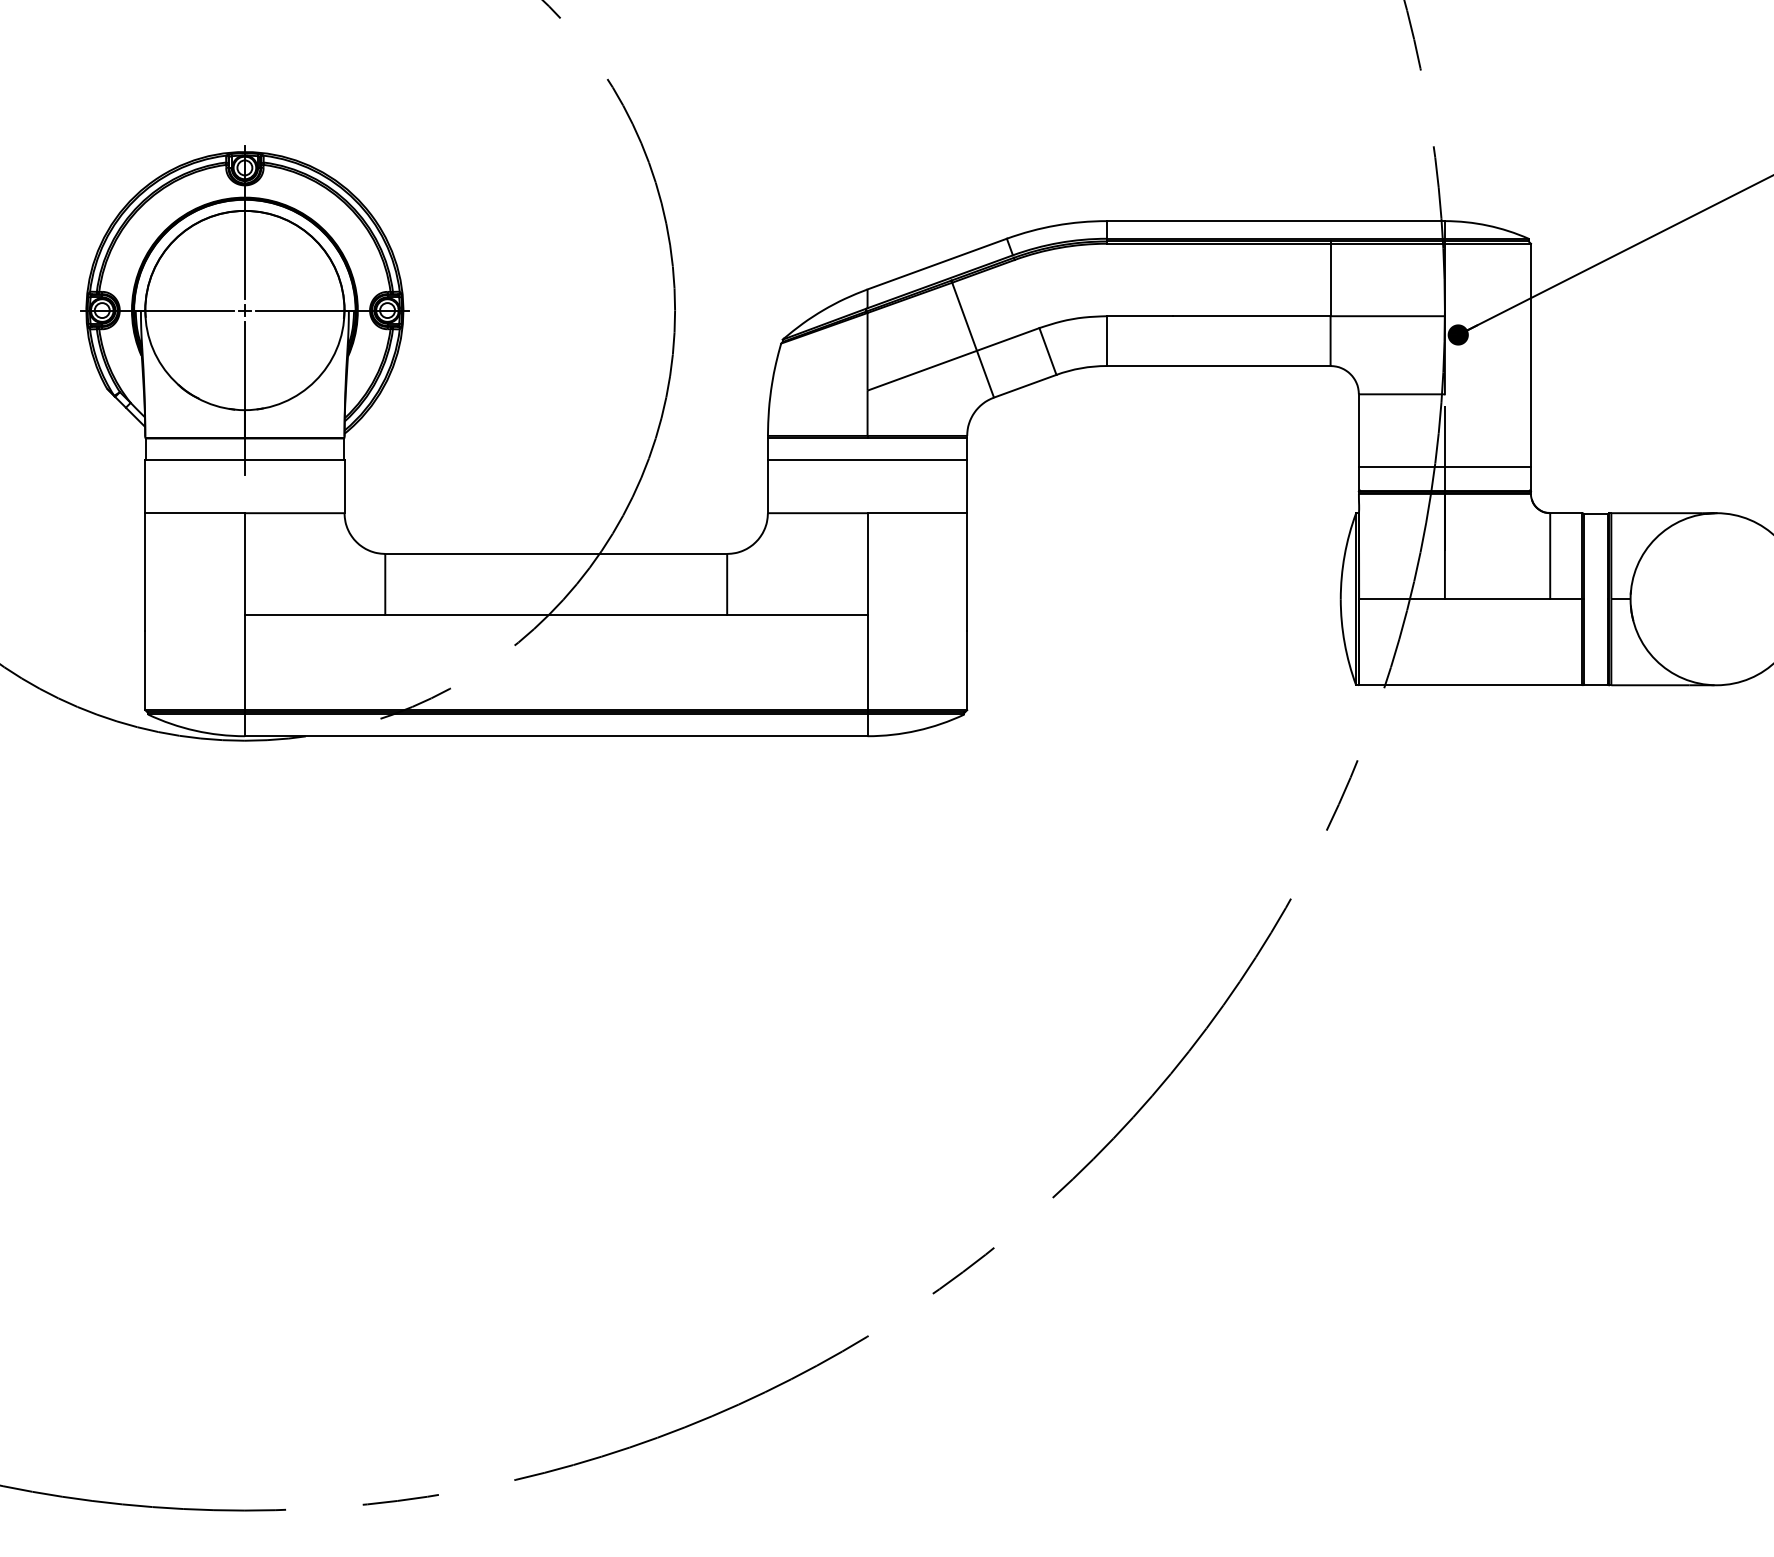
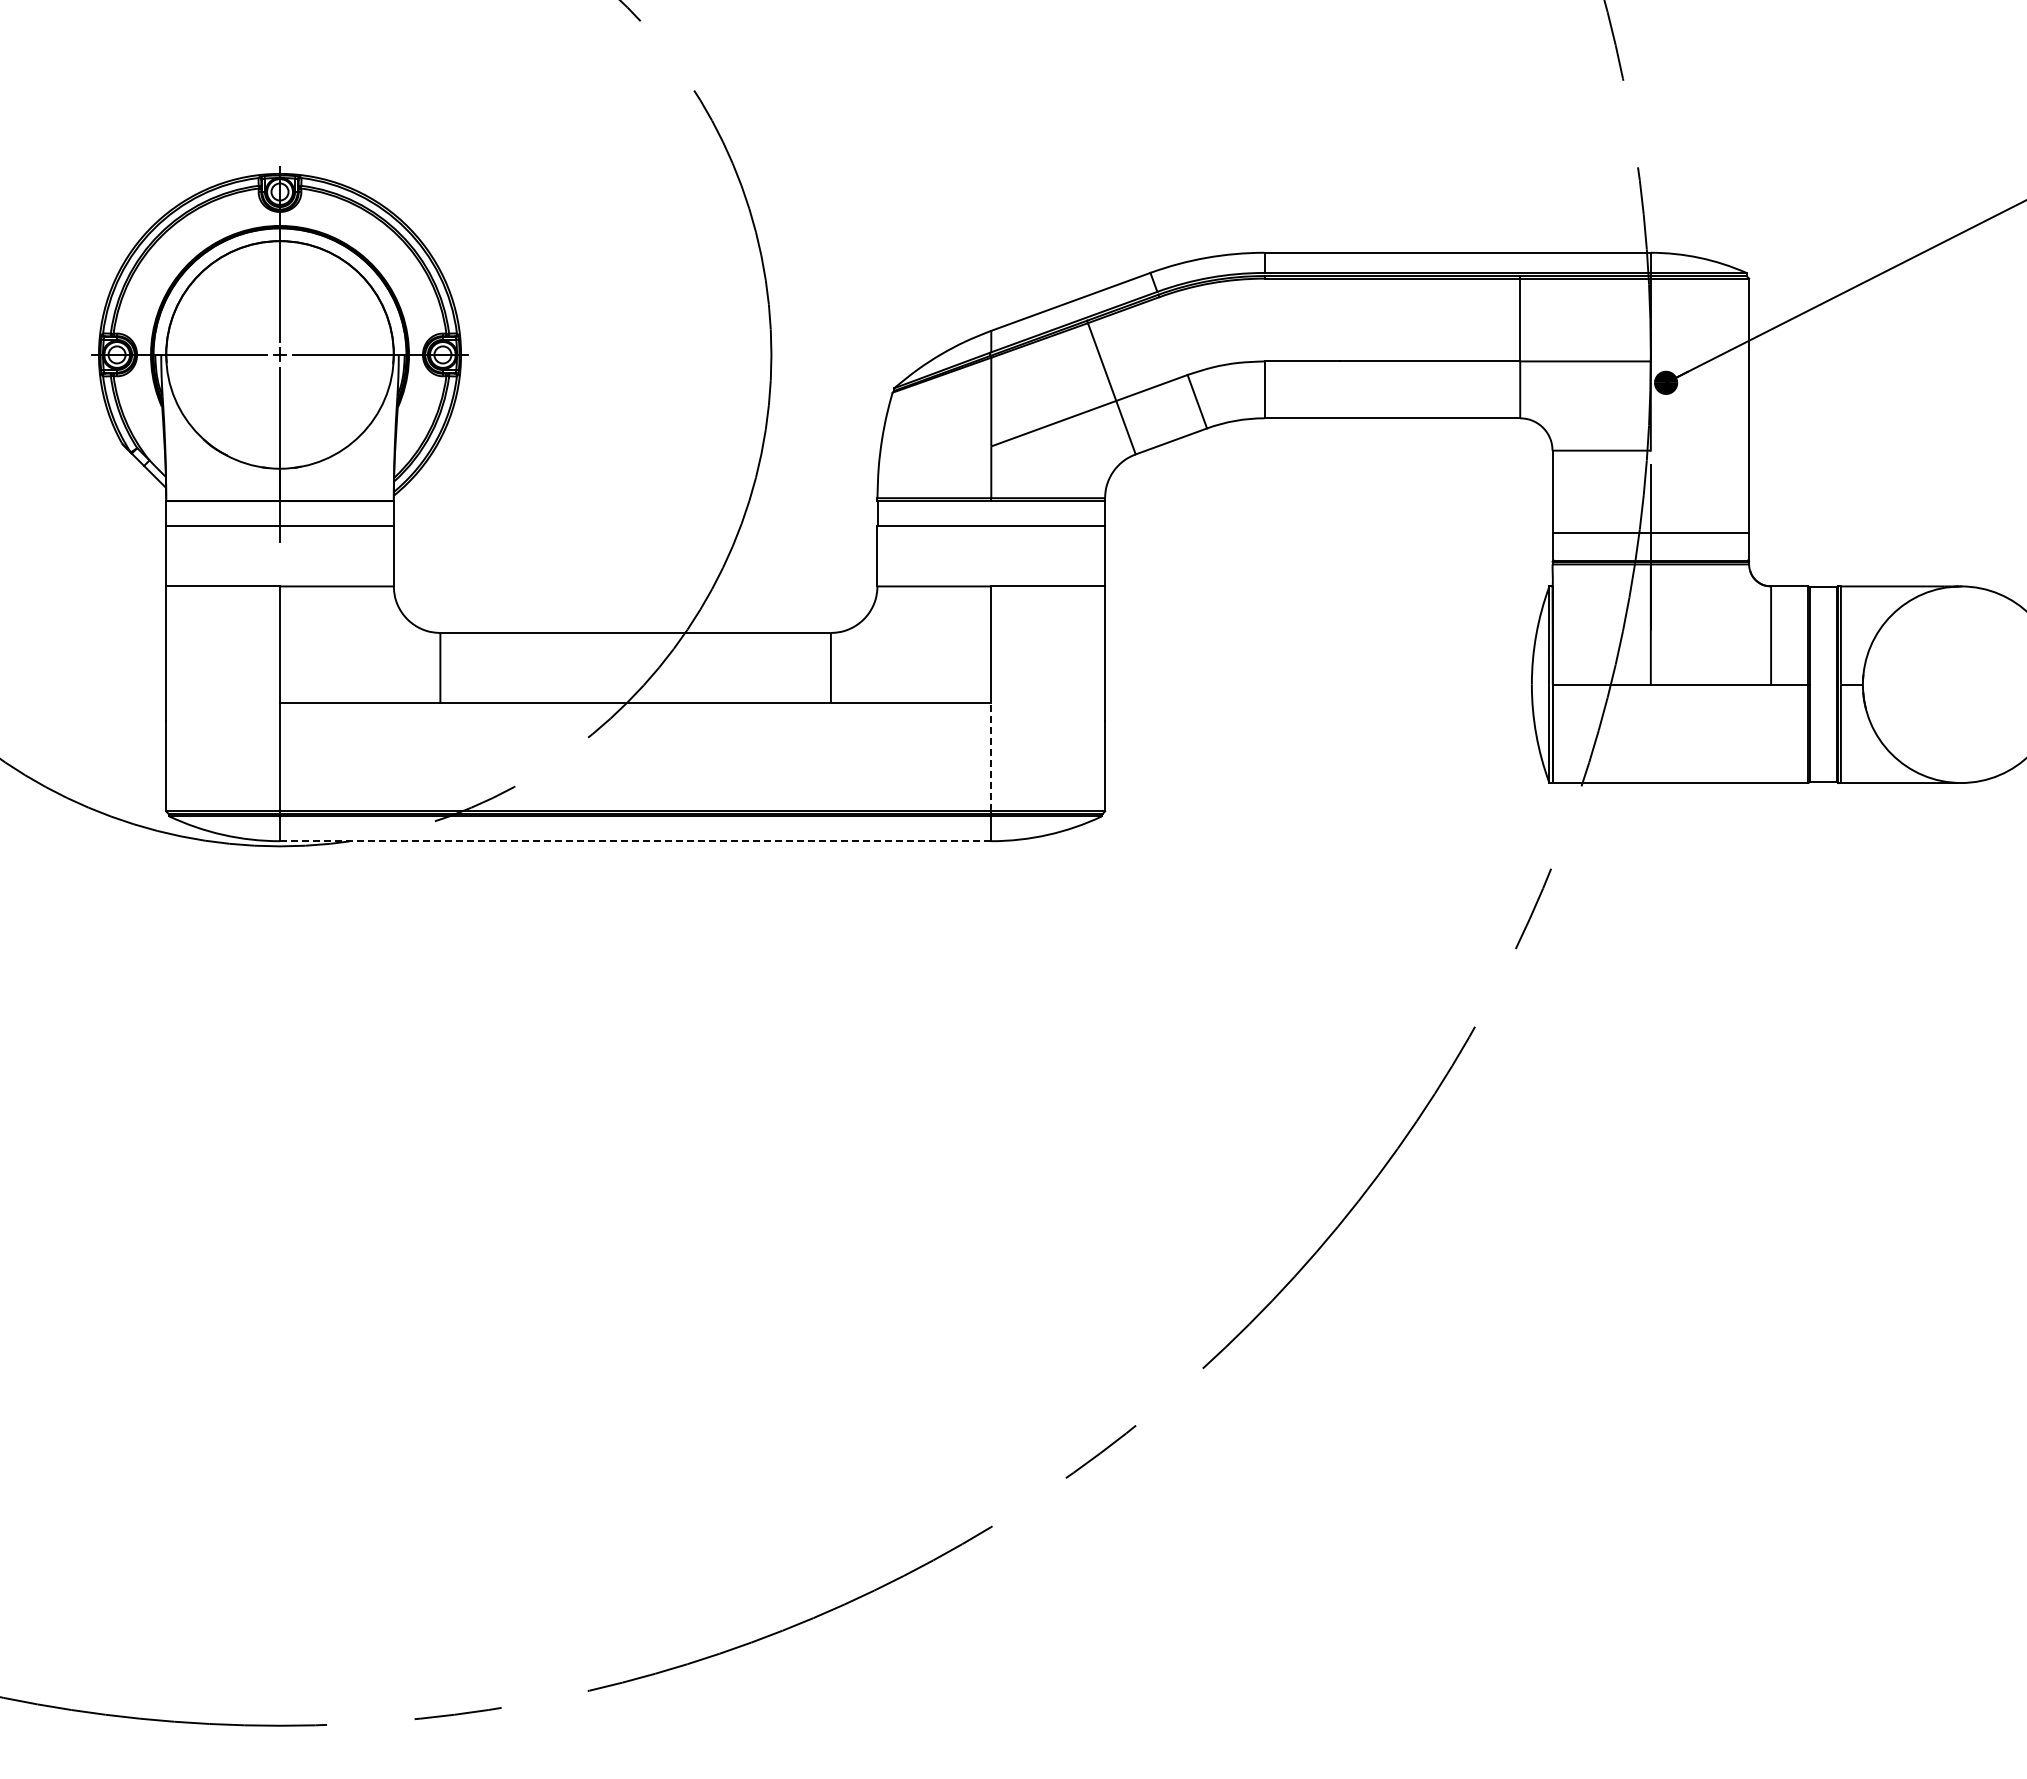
line: (867, 662) -> (991, 756), solid -> dashed
line: (556, 736) -> (635, 841), solid -> dashed

